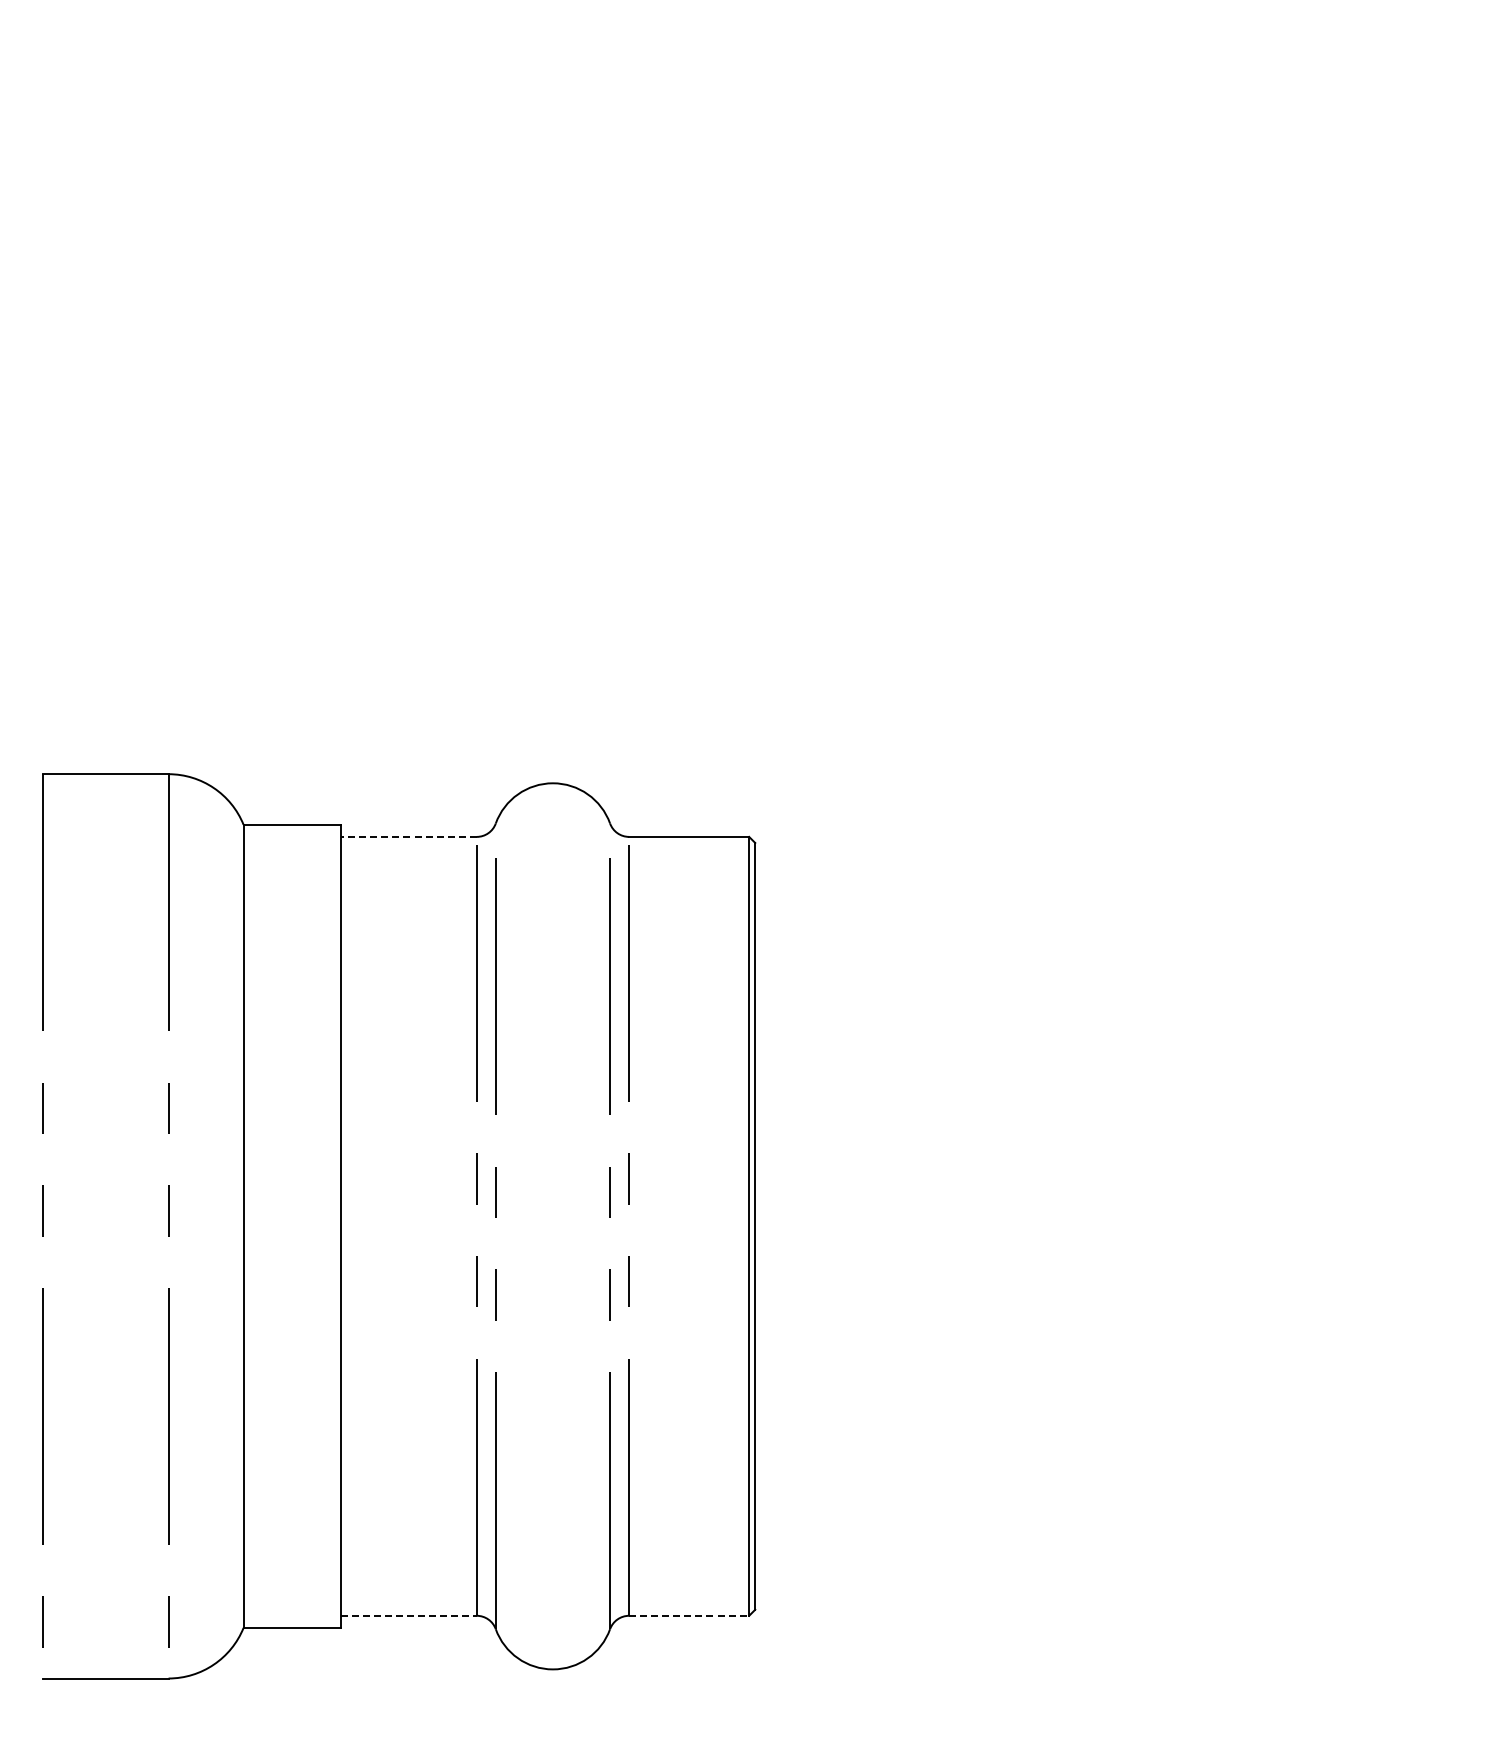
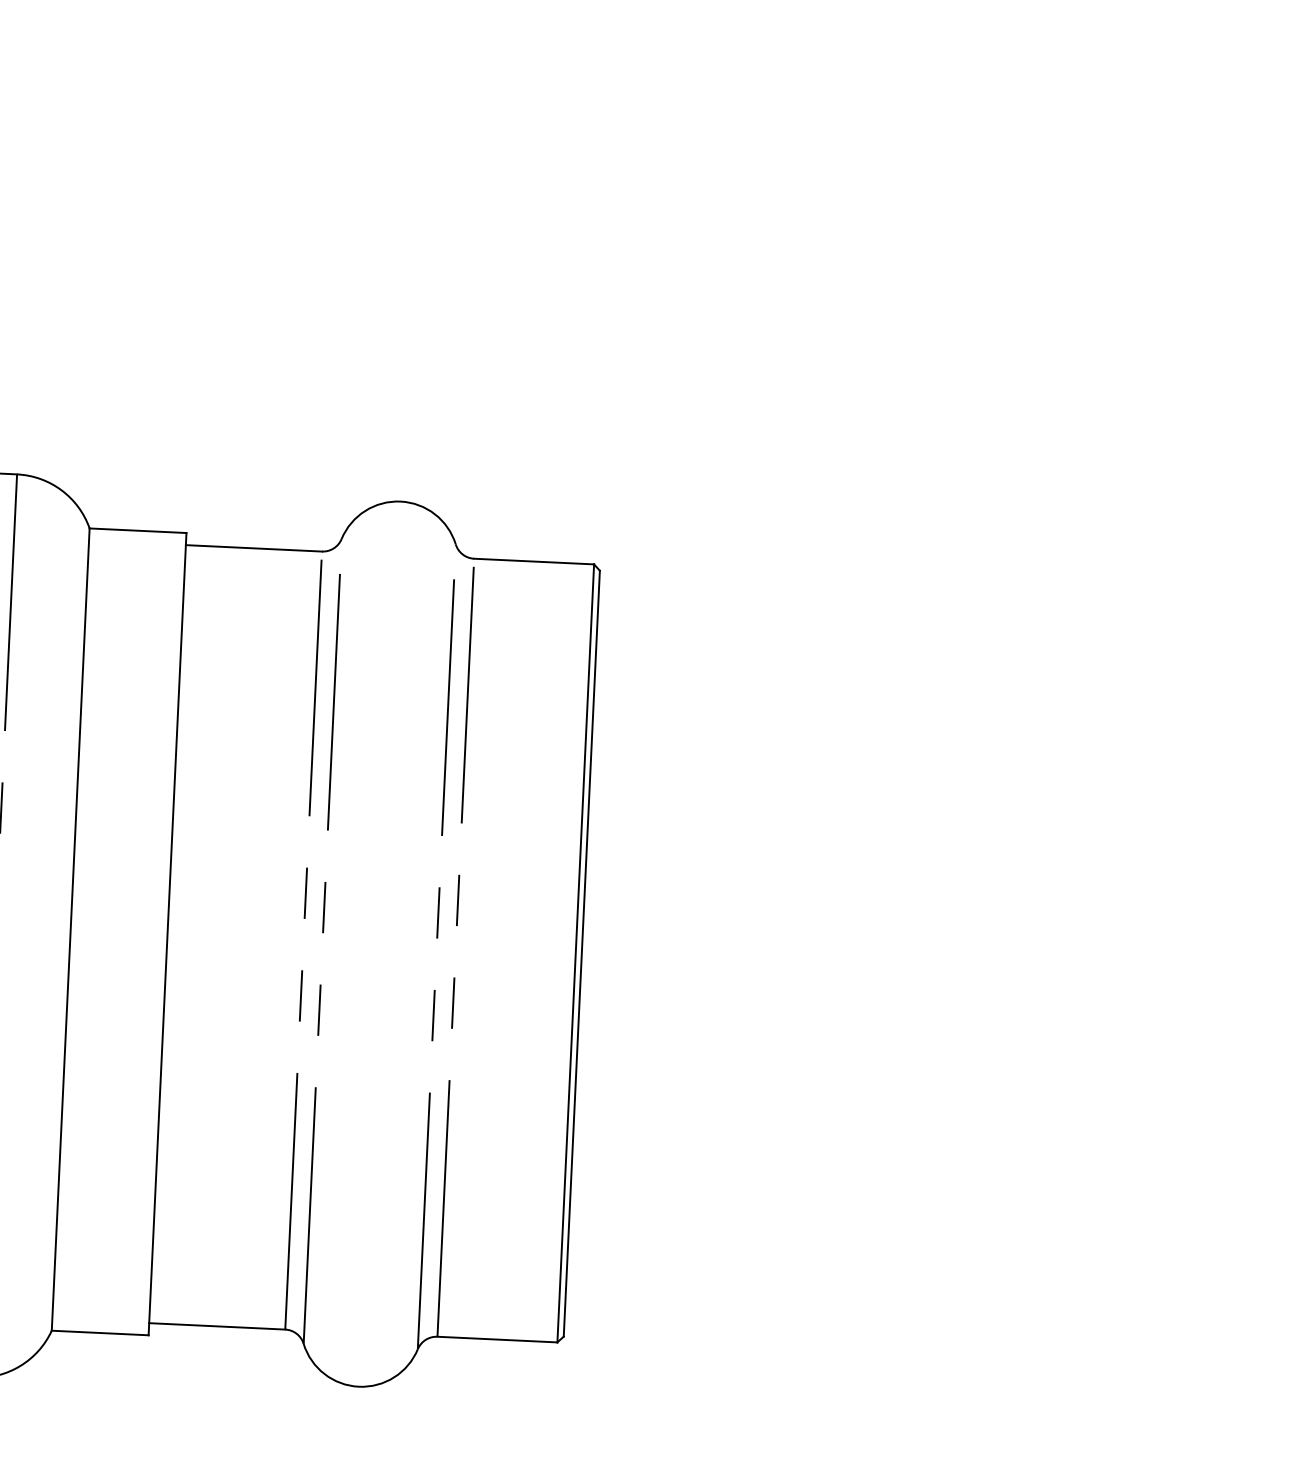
line: (408, 836) -> (253, 547), dashed -> solid
line: (409, 1615) -> (218, 1326), dashed -> solid
line: (689, 1615) -> (497, 1339), dashed -> solid

